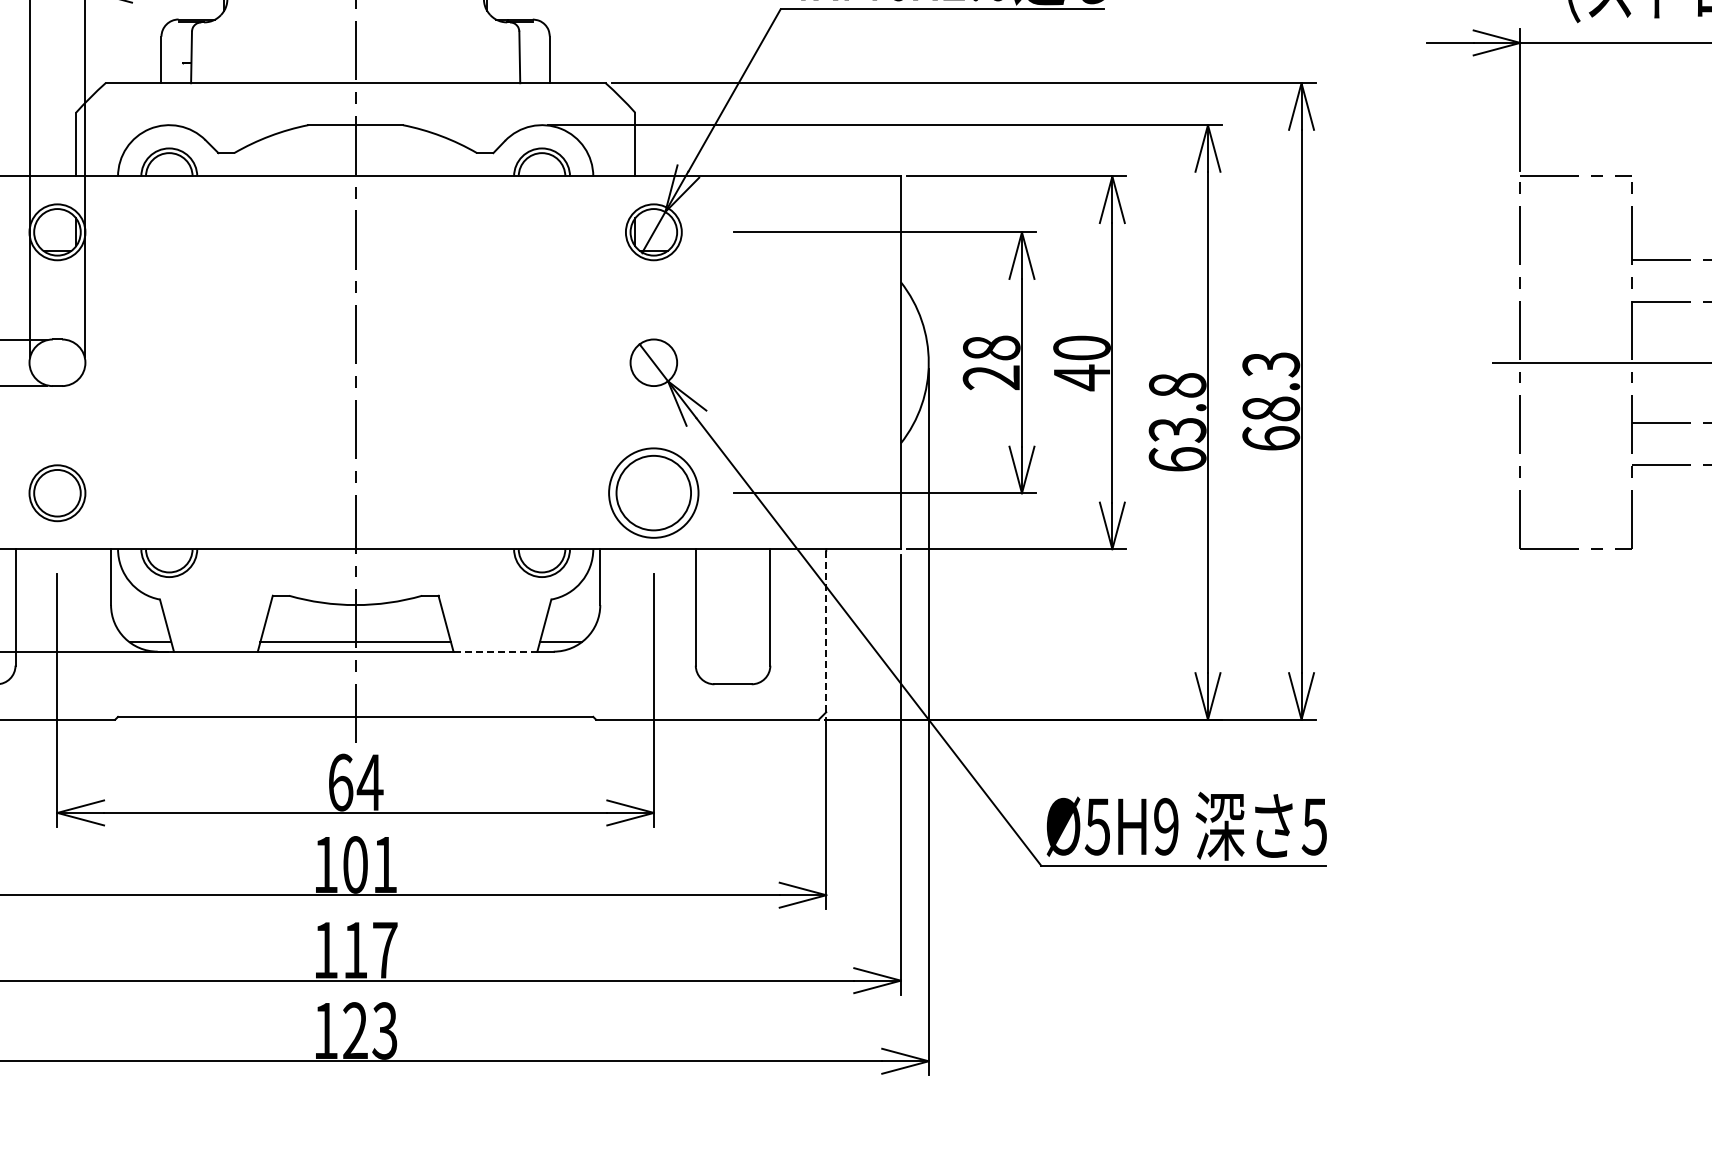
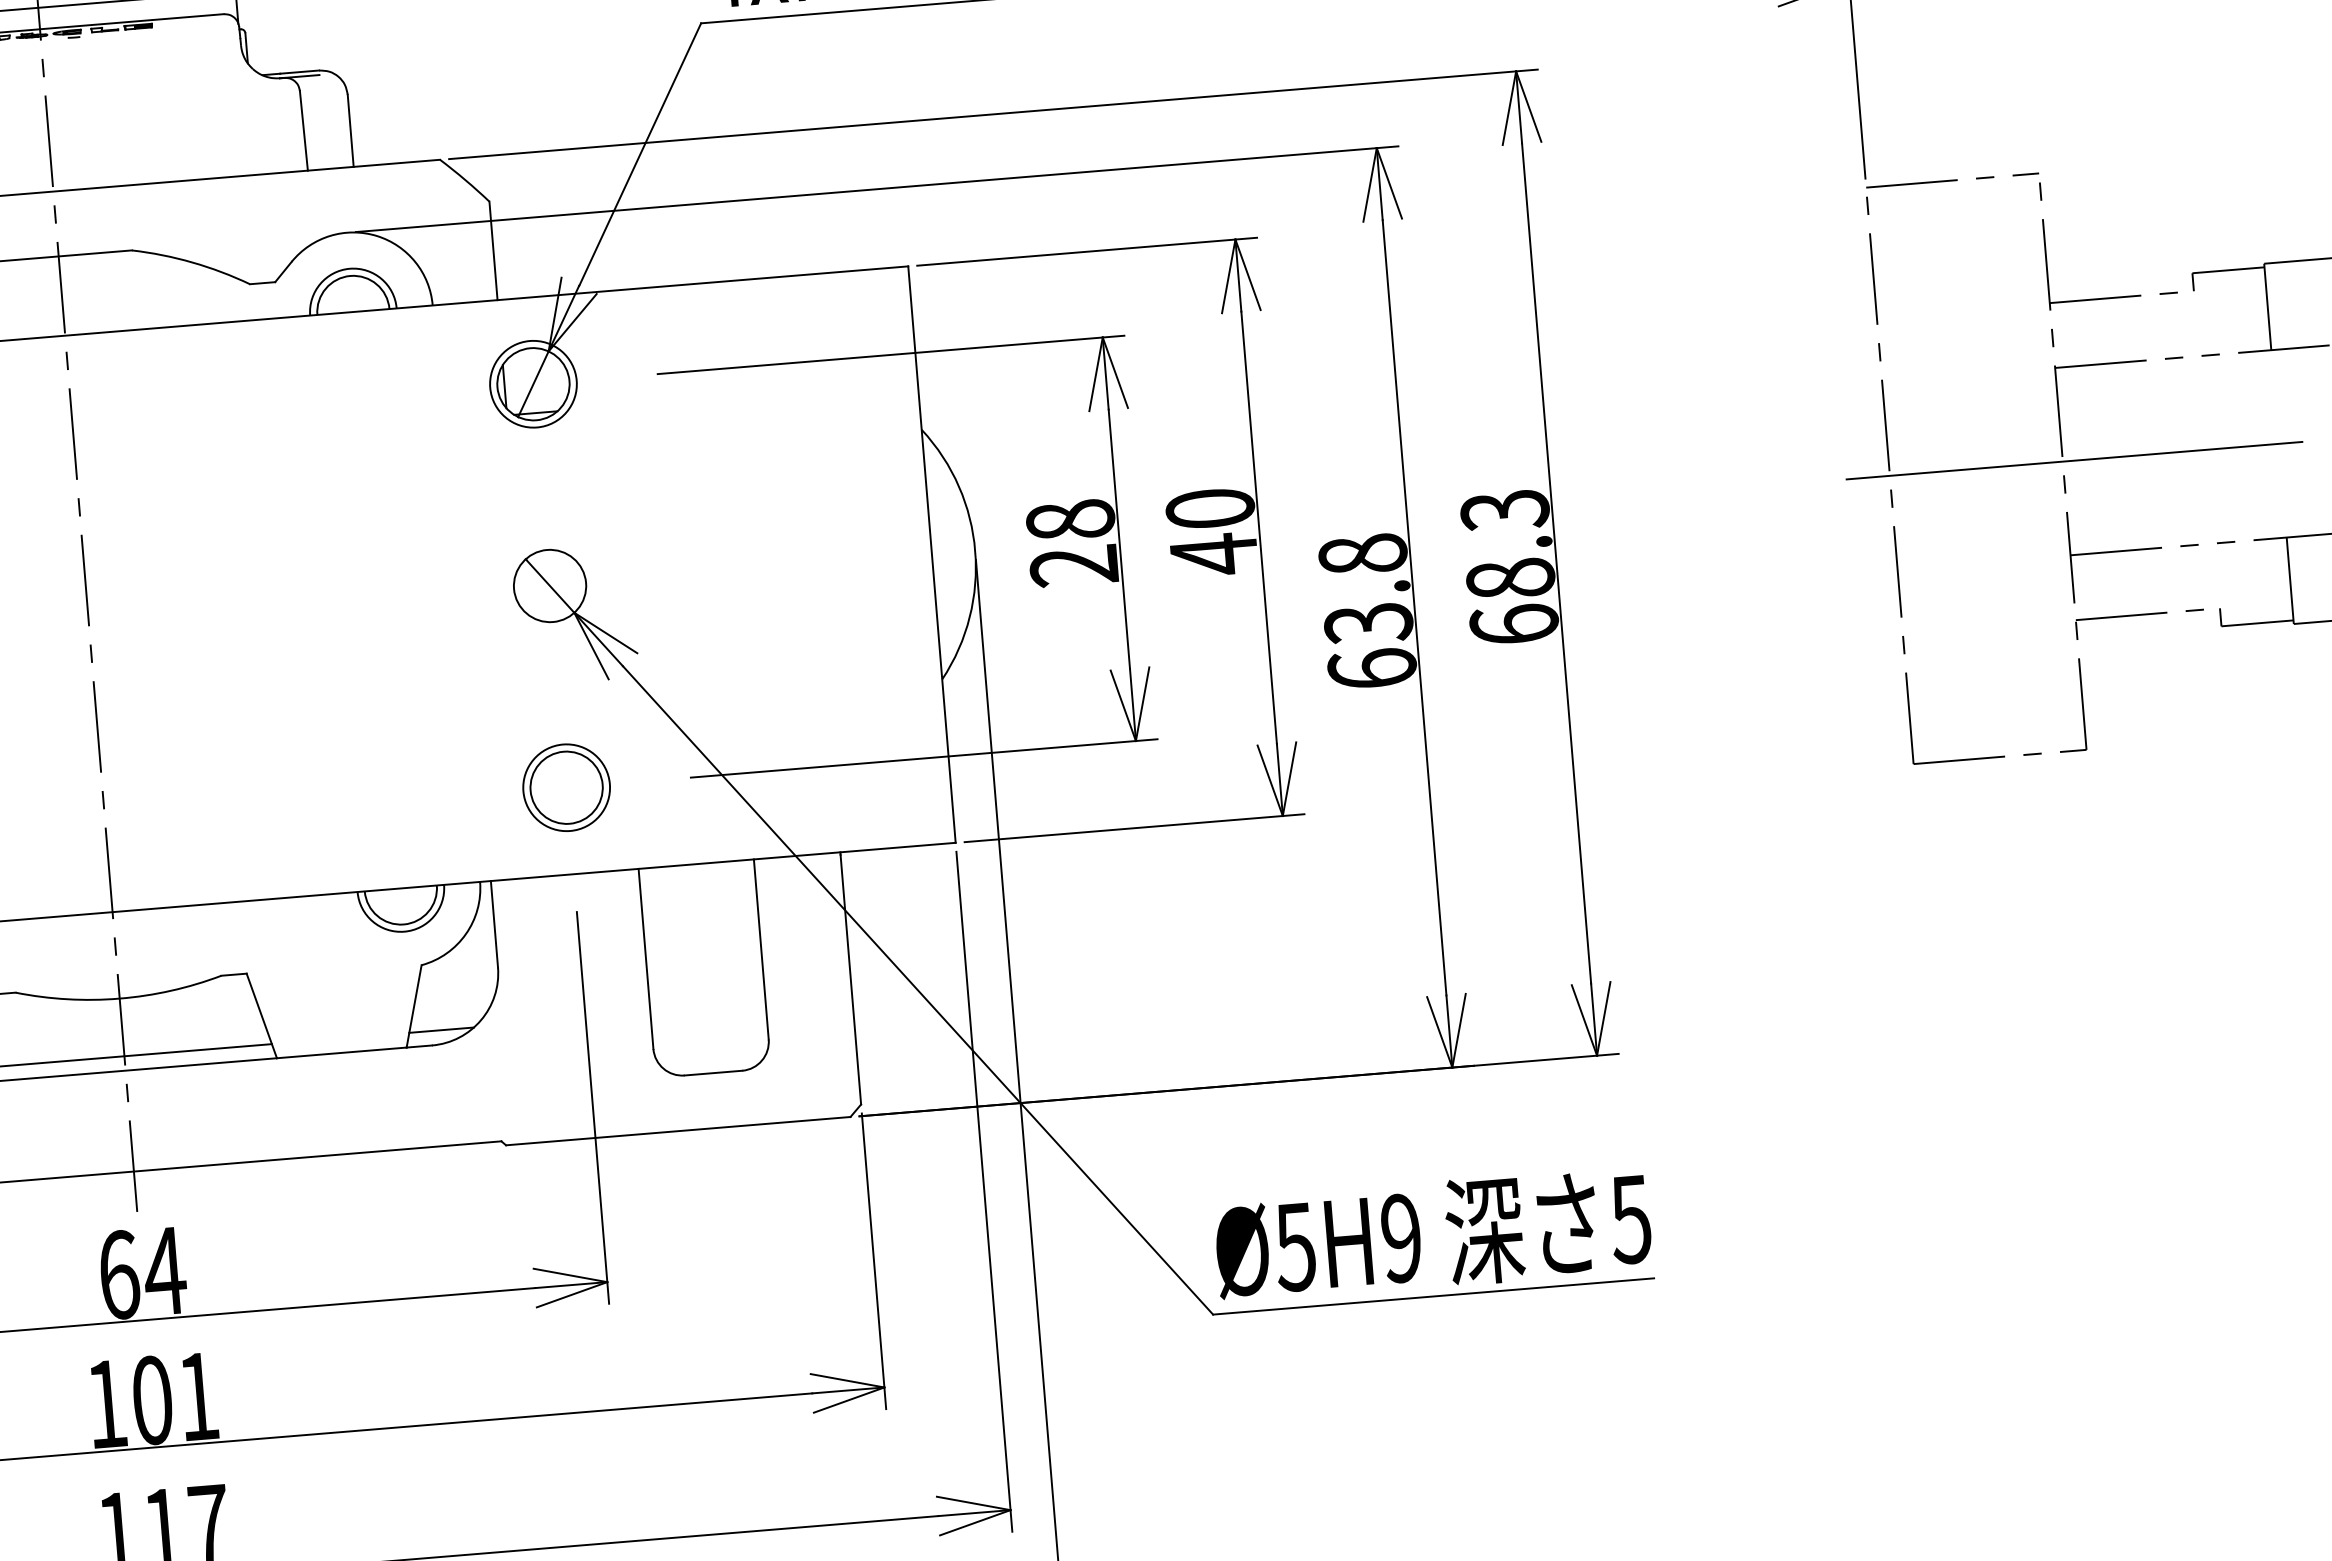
part: (653, 493) -> (566, 788), size x0.62
line: (826, 631) -> (851, 979), dashed -> solid
line: (495, 651) -> (341, 1052), dashed -> solid

